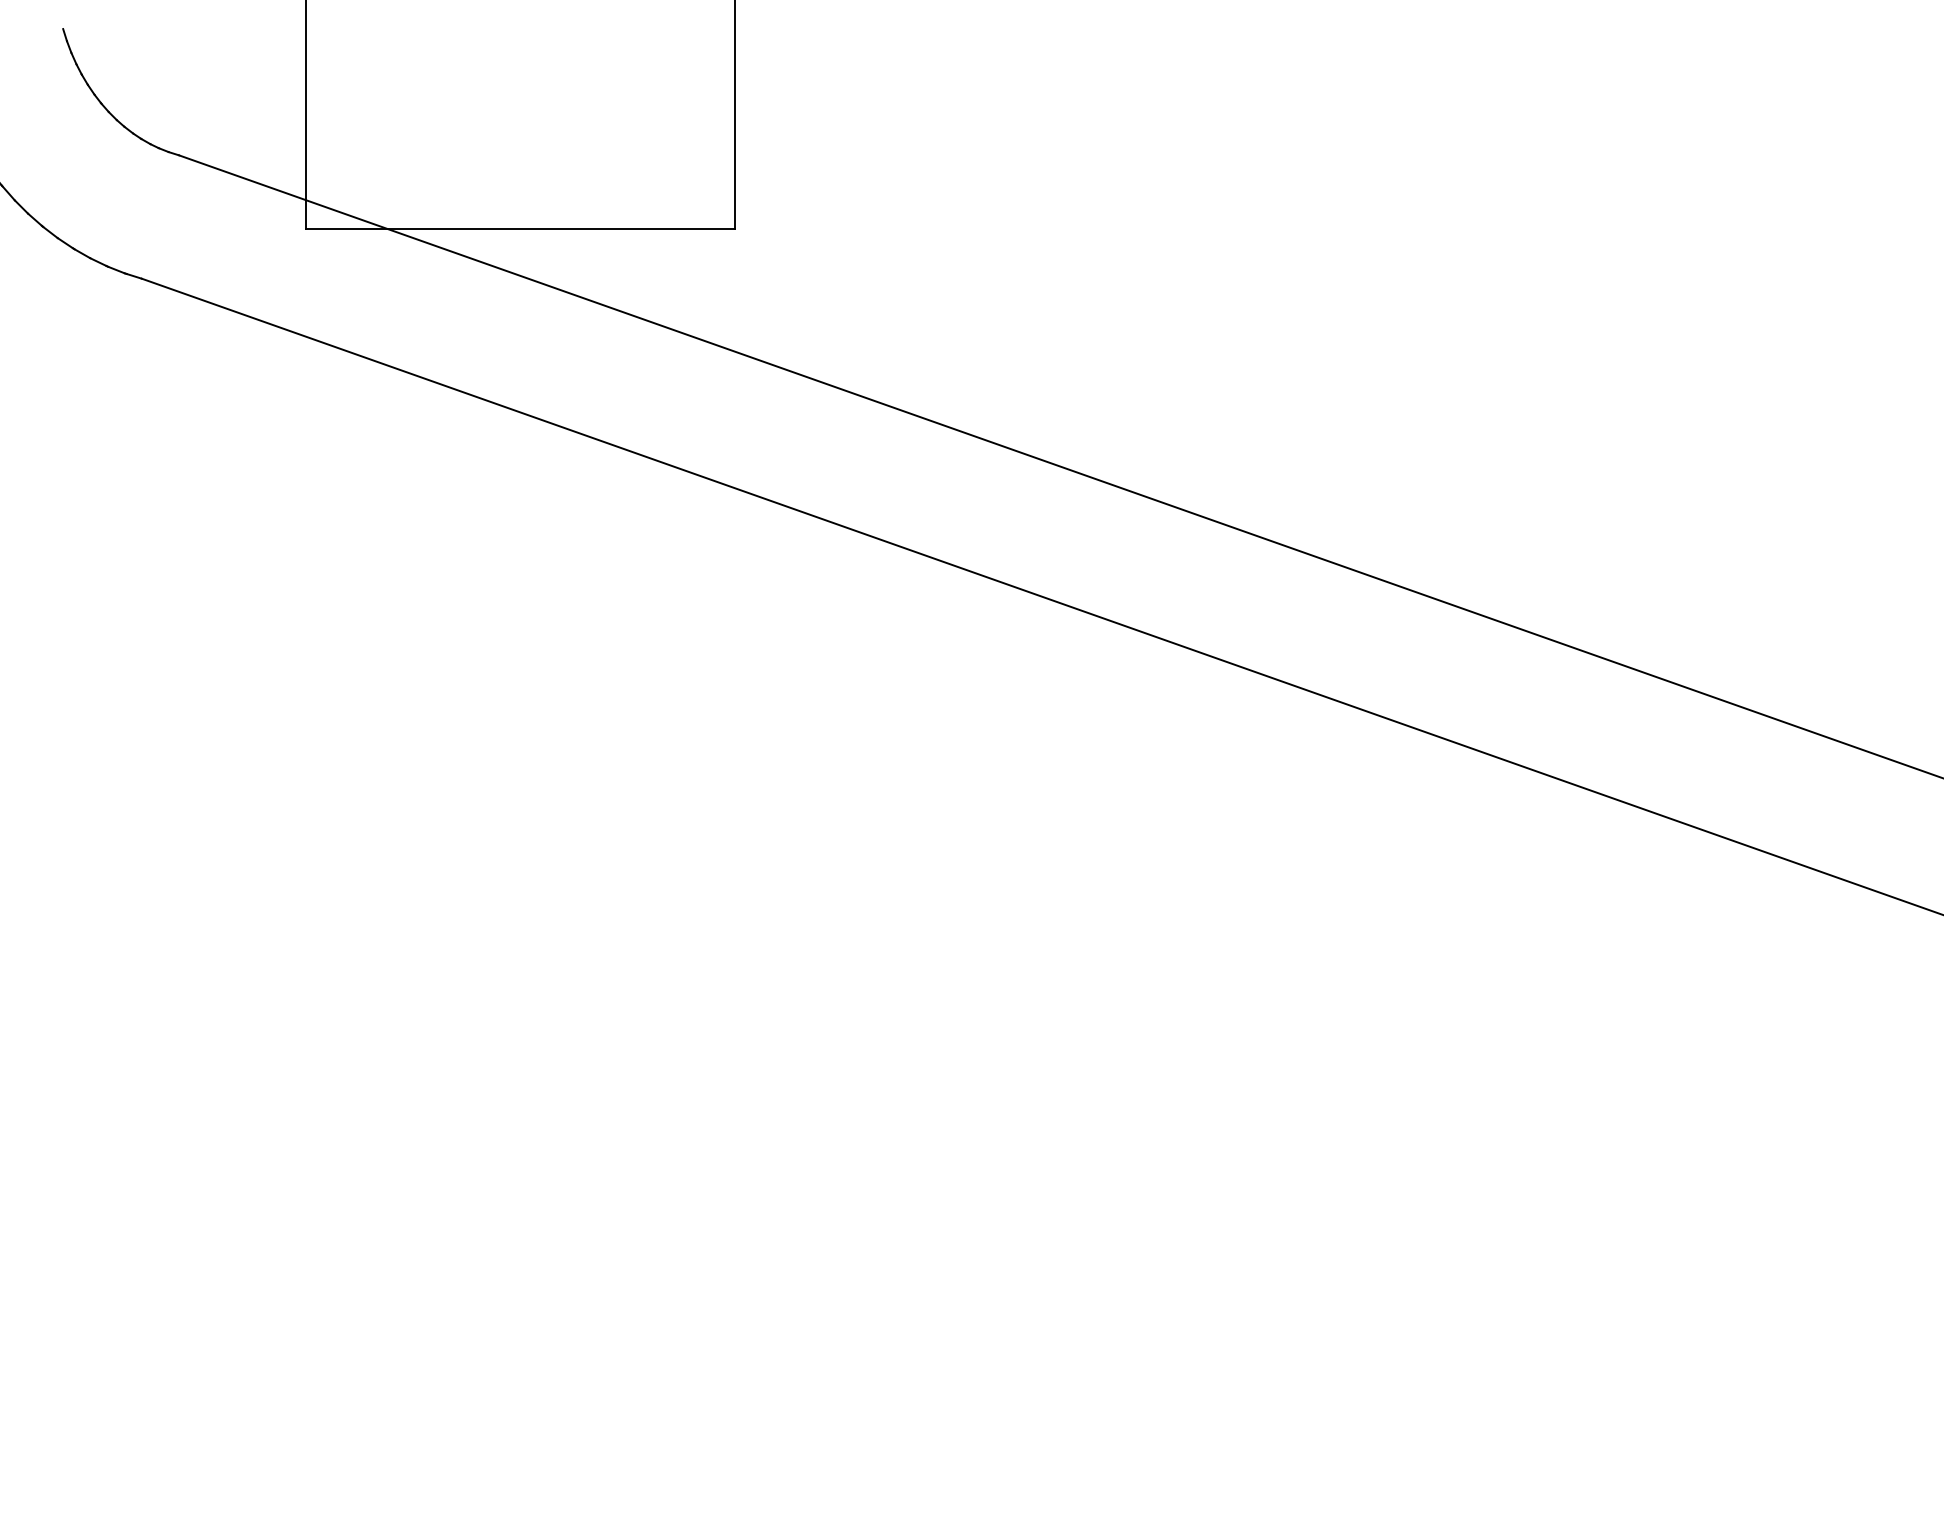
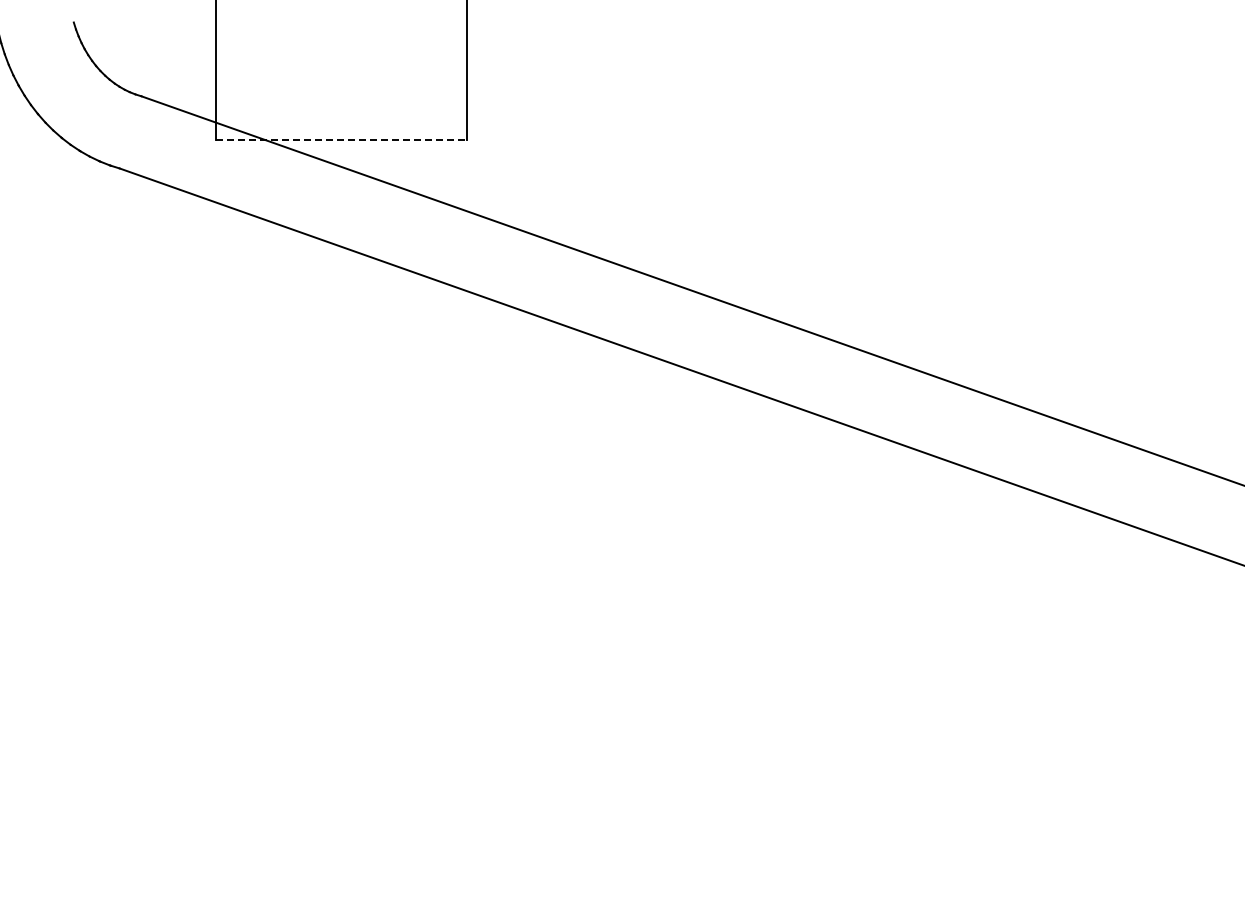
line: (520, 229) -> (341, 139), solid -> dashed

